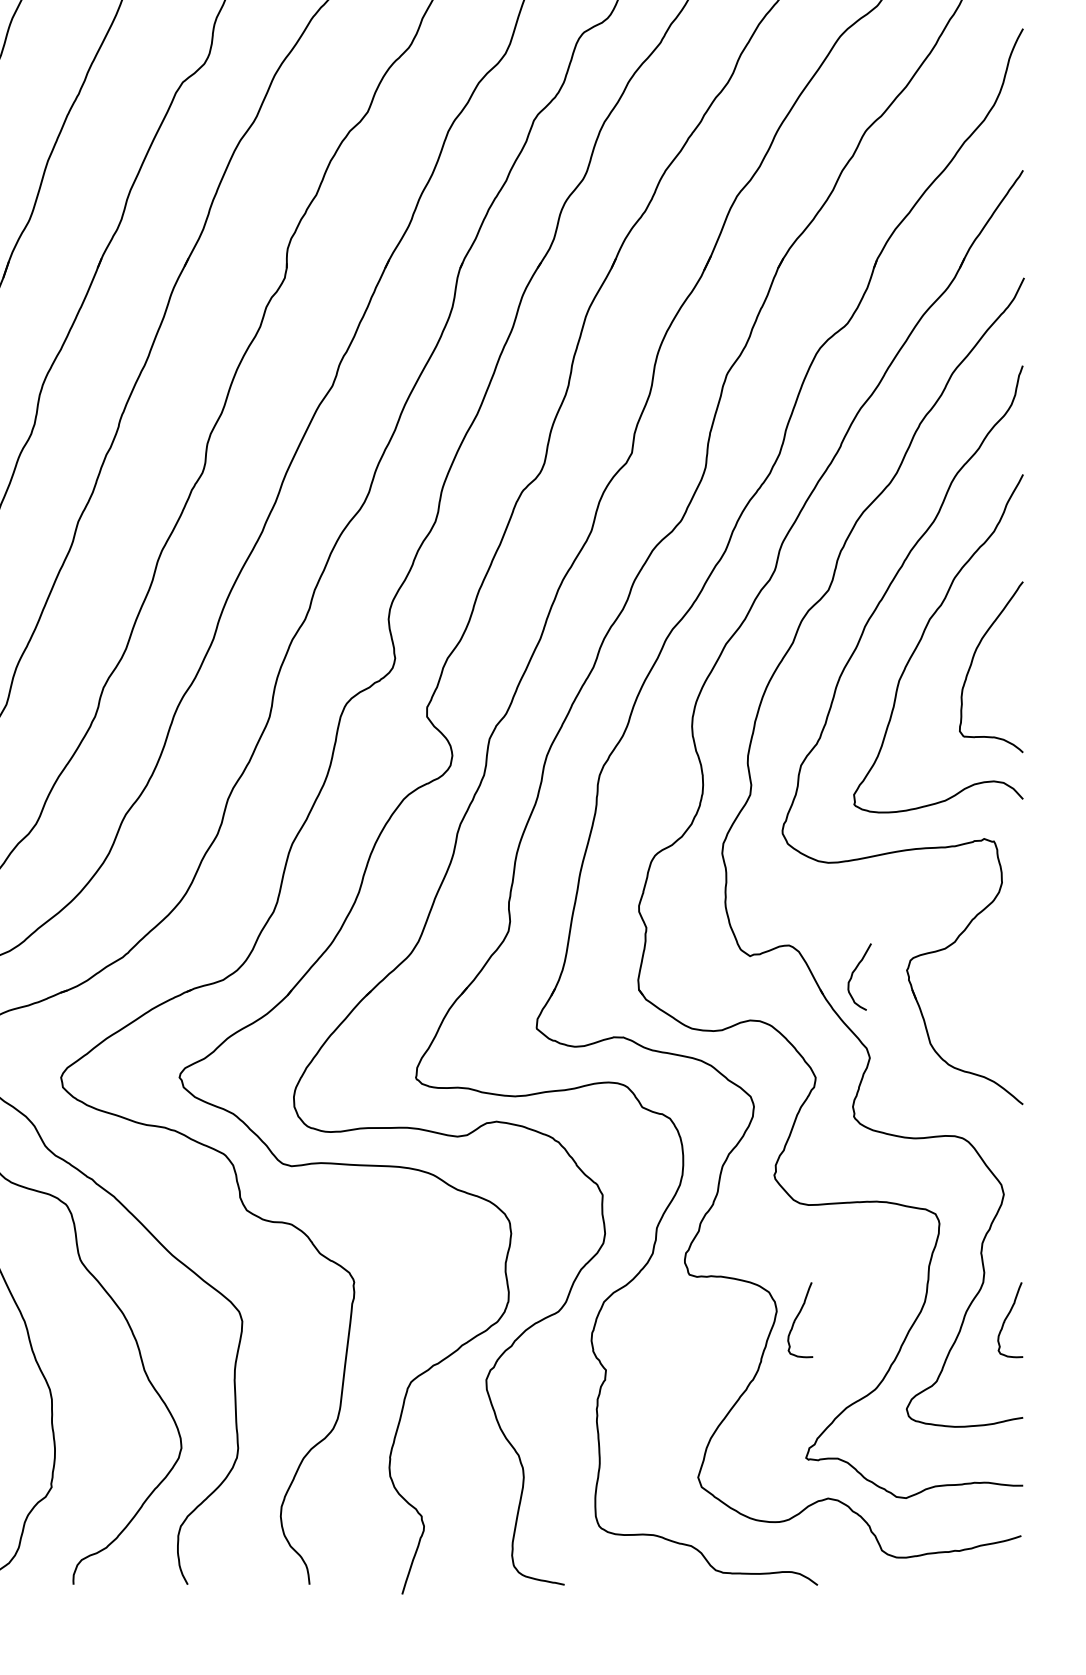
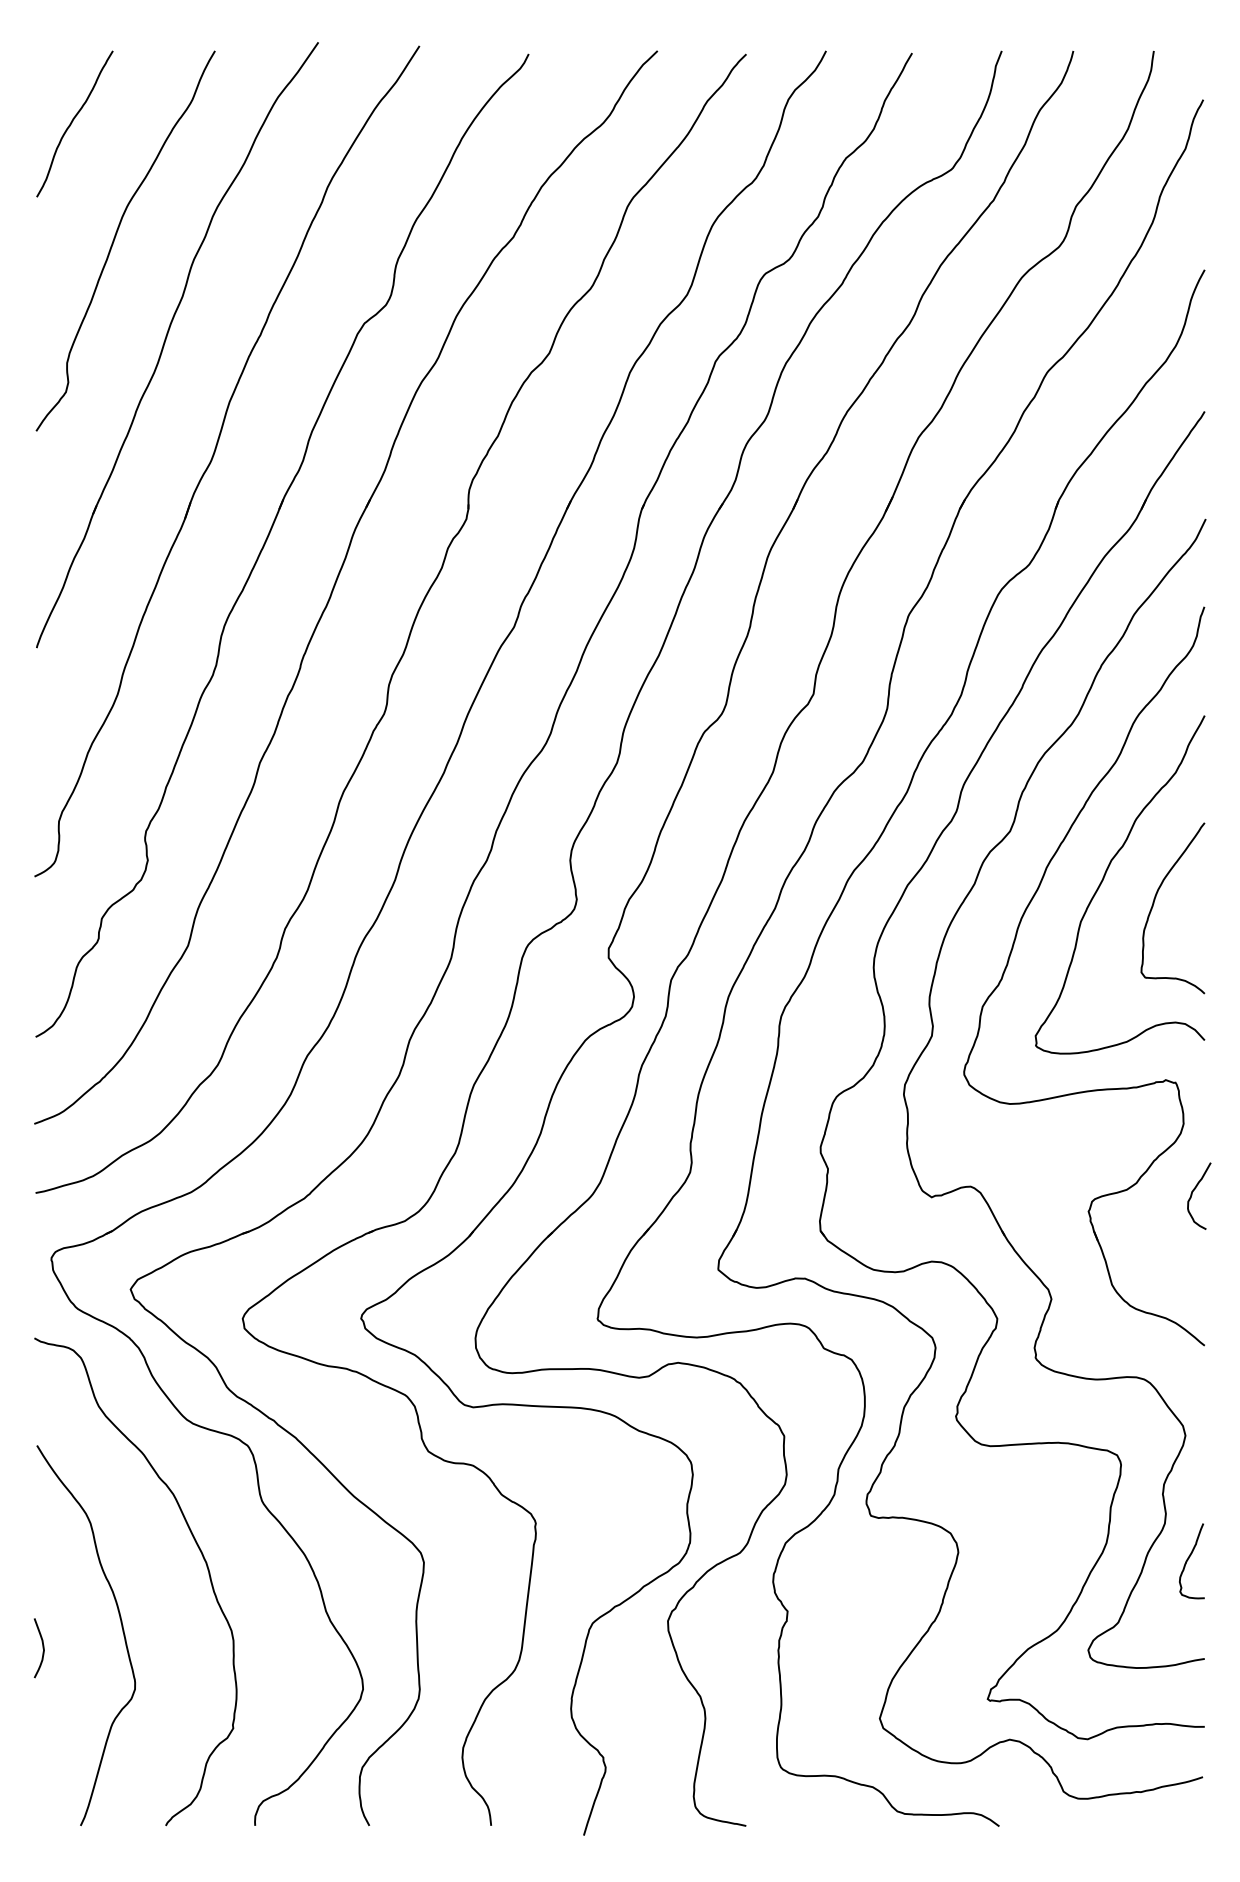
curve: (853, 973) -> (1193, 1192), moved
curve: (796, 1319) -> (978, 1560), removed

